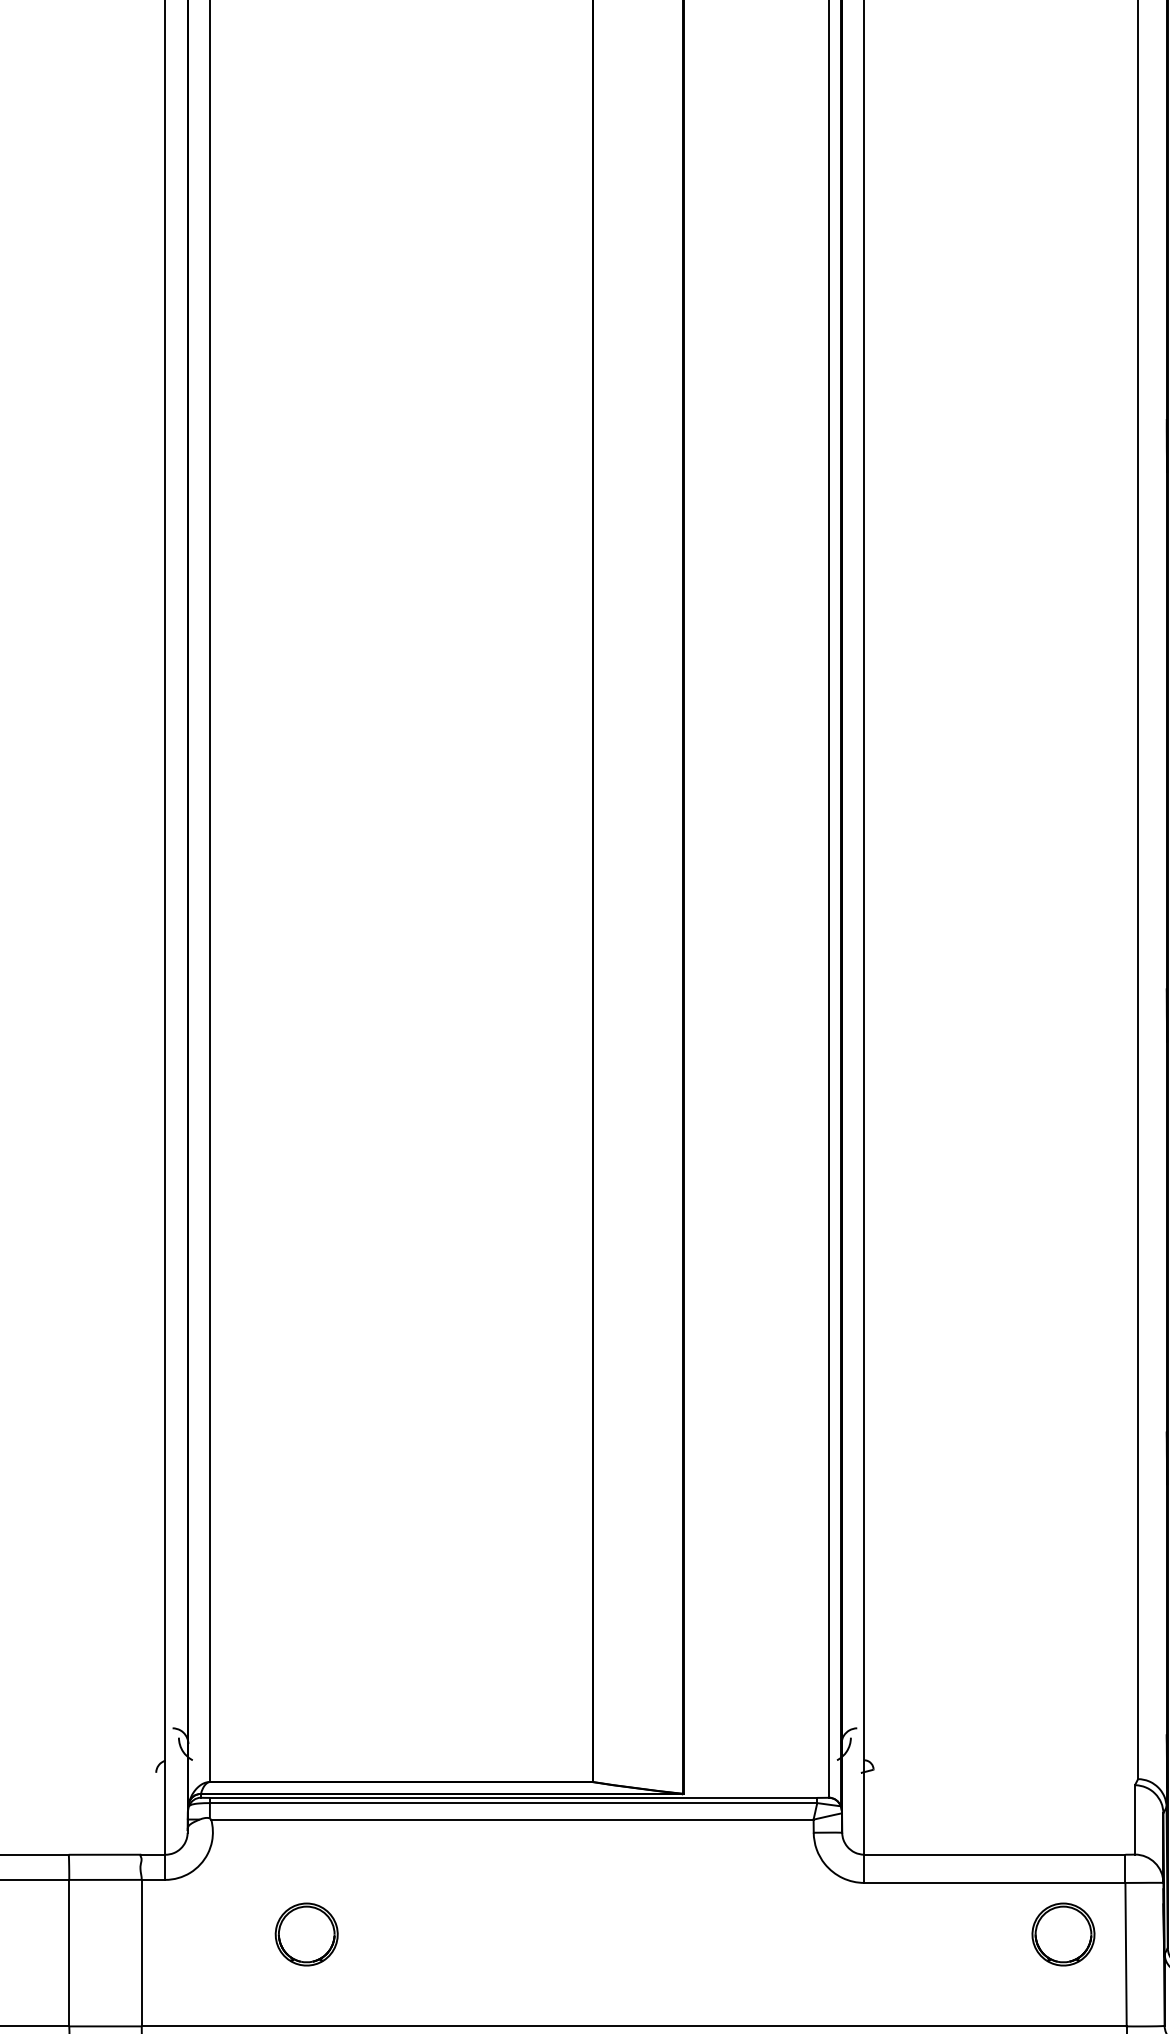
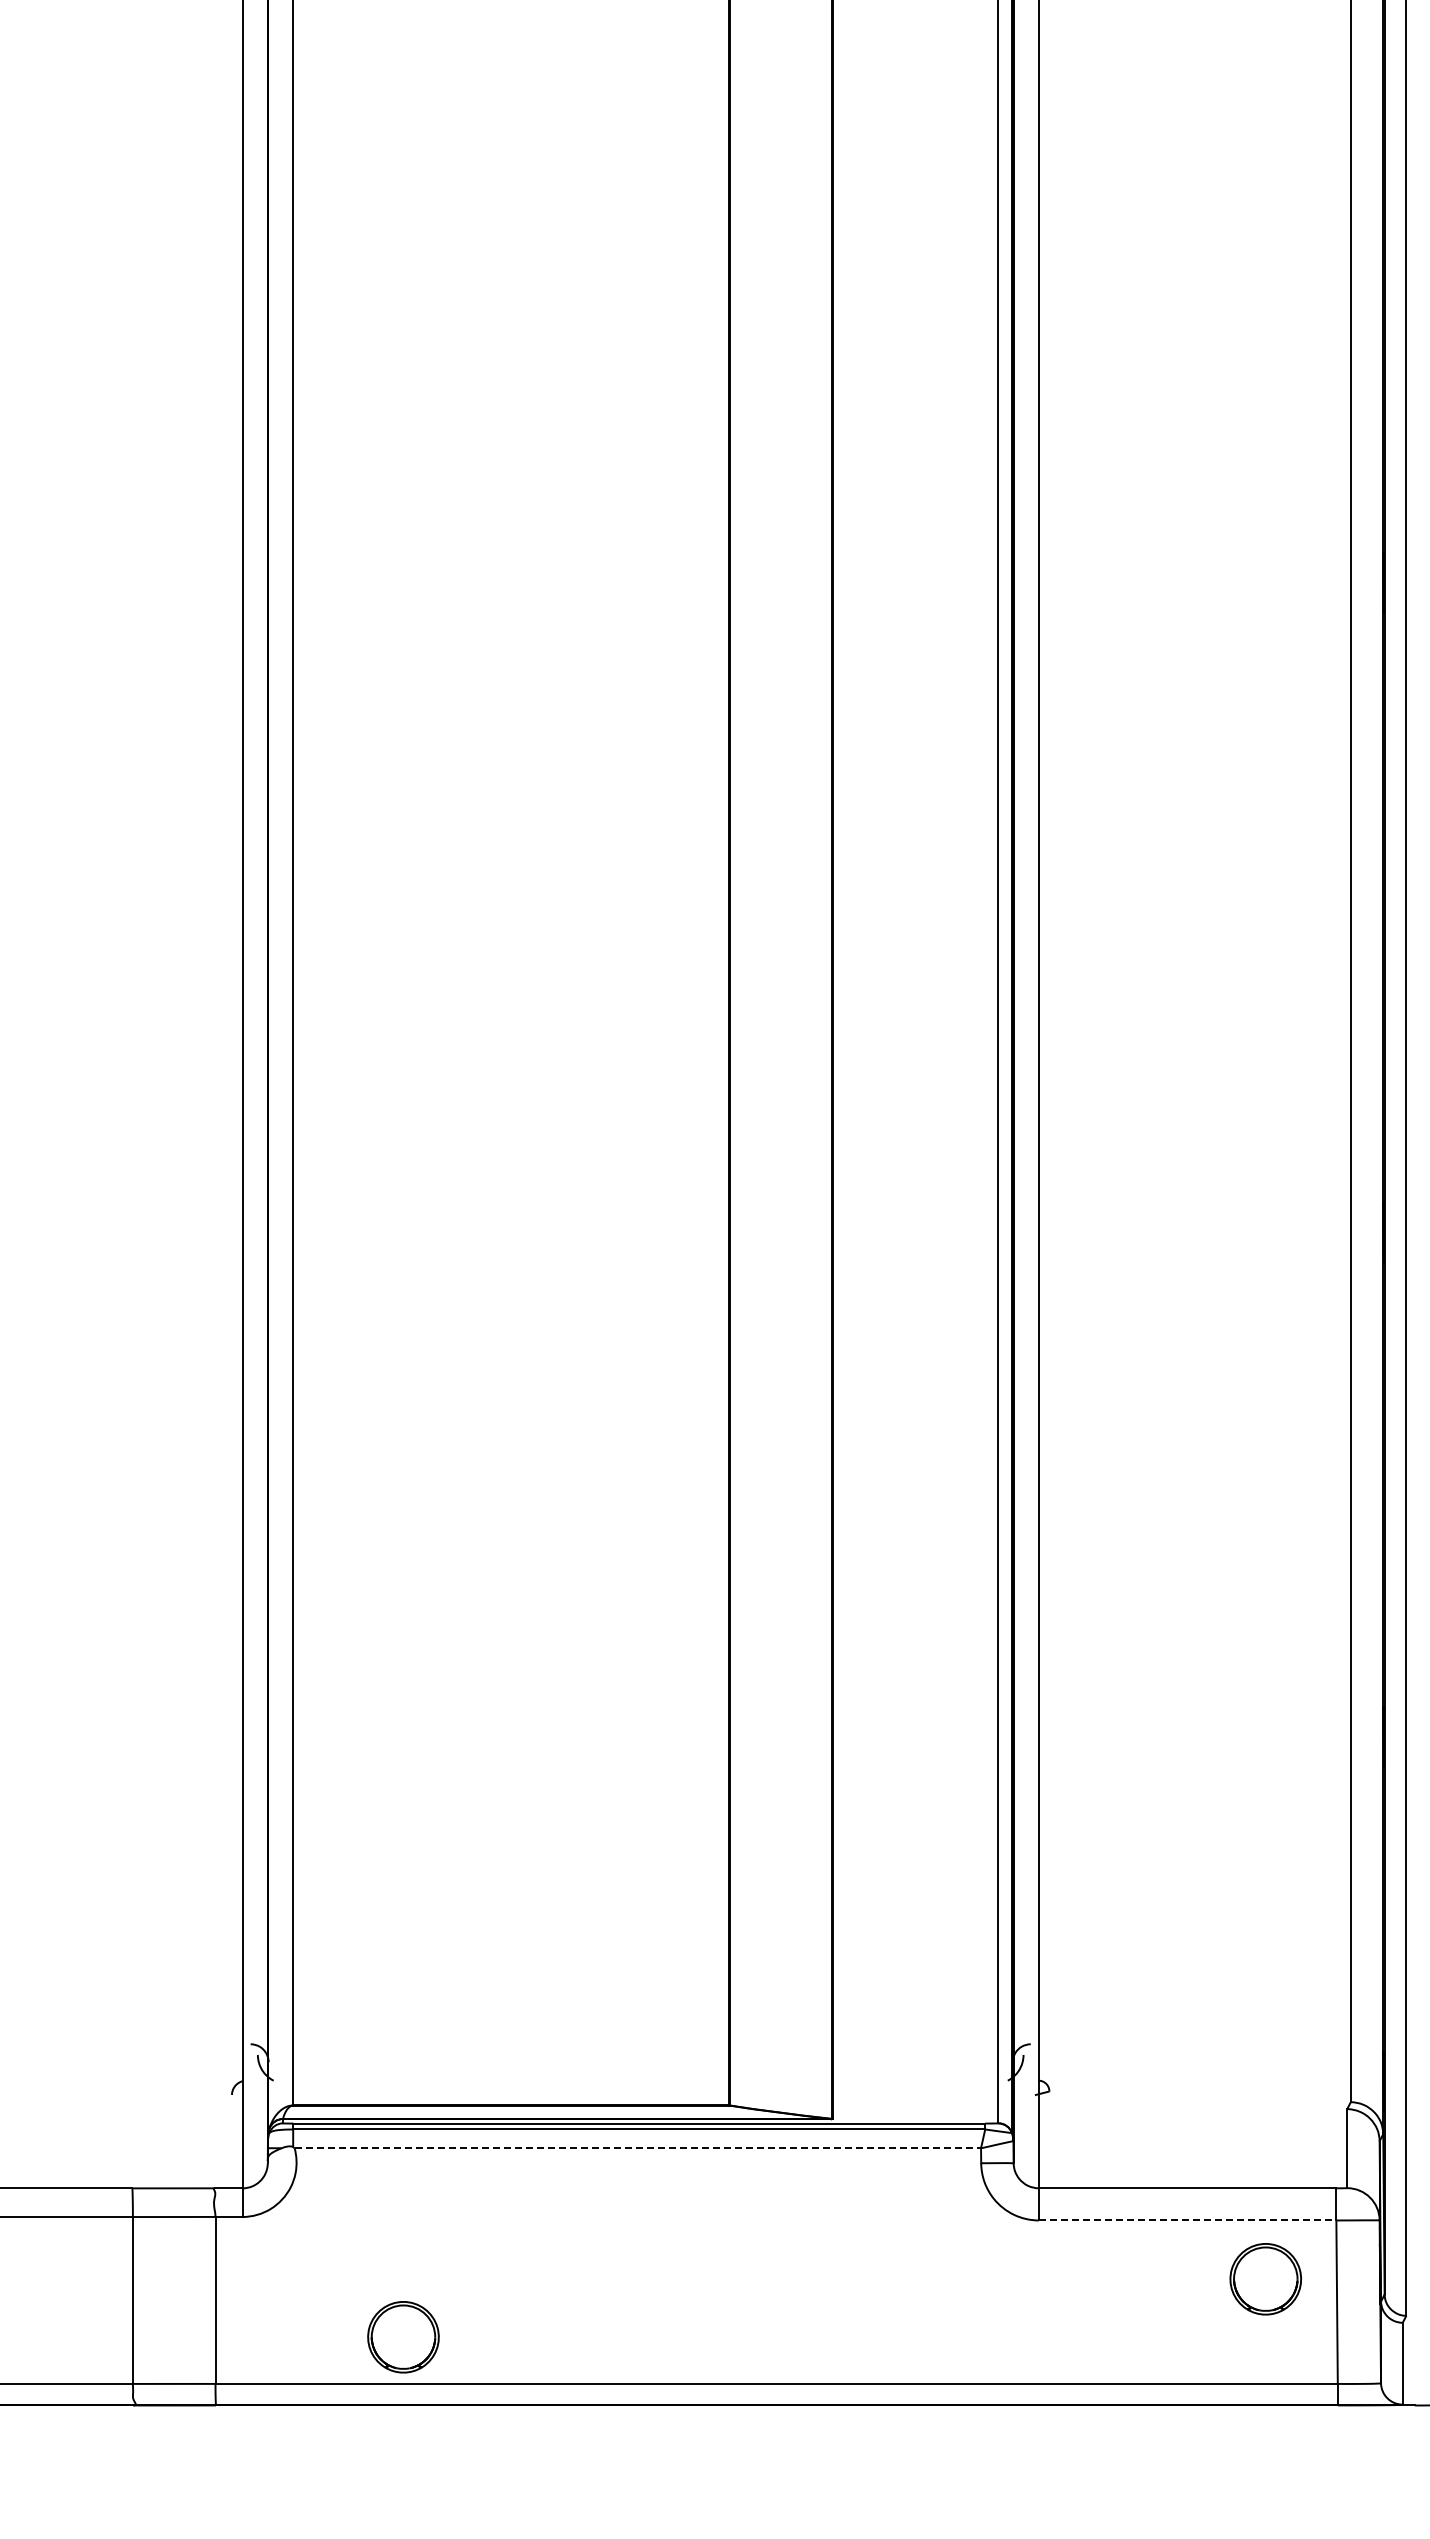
line: (512, 1819) -> (638, 2148), solid -> dashed
line: (994, 1882) -> (1187, 2220), solid -> dashed
part: (306, 1934) -> (403, 2337), moved

